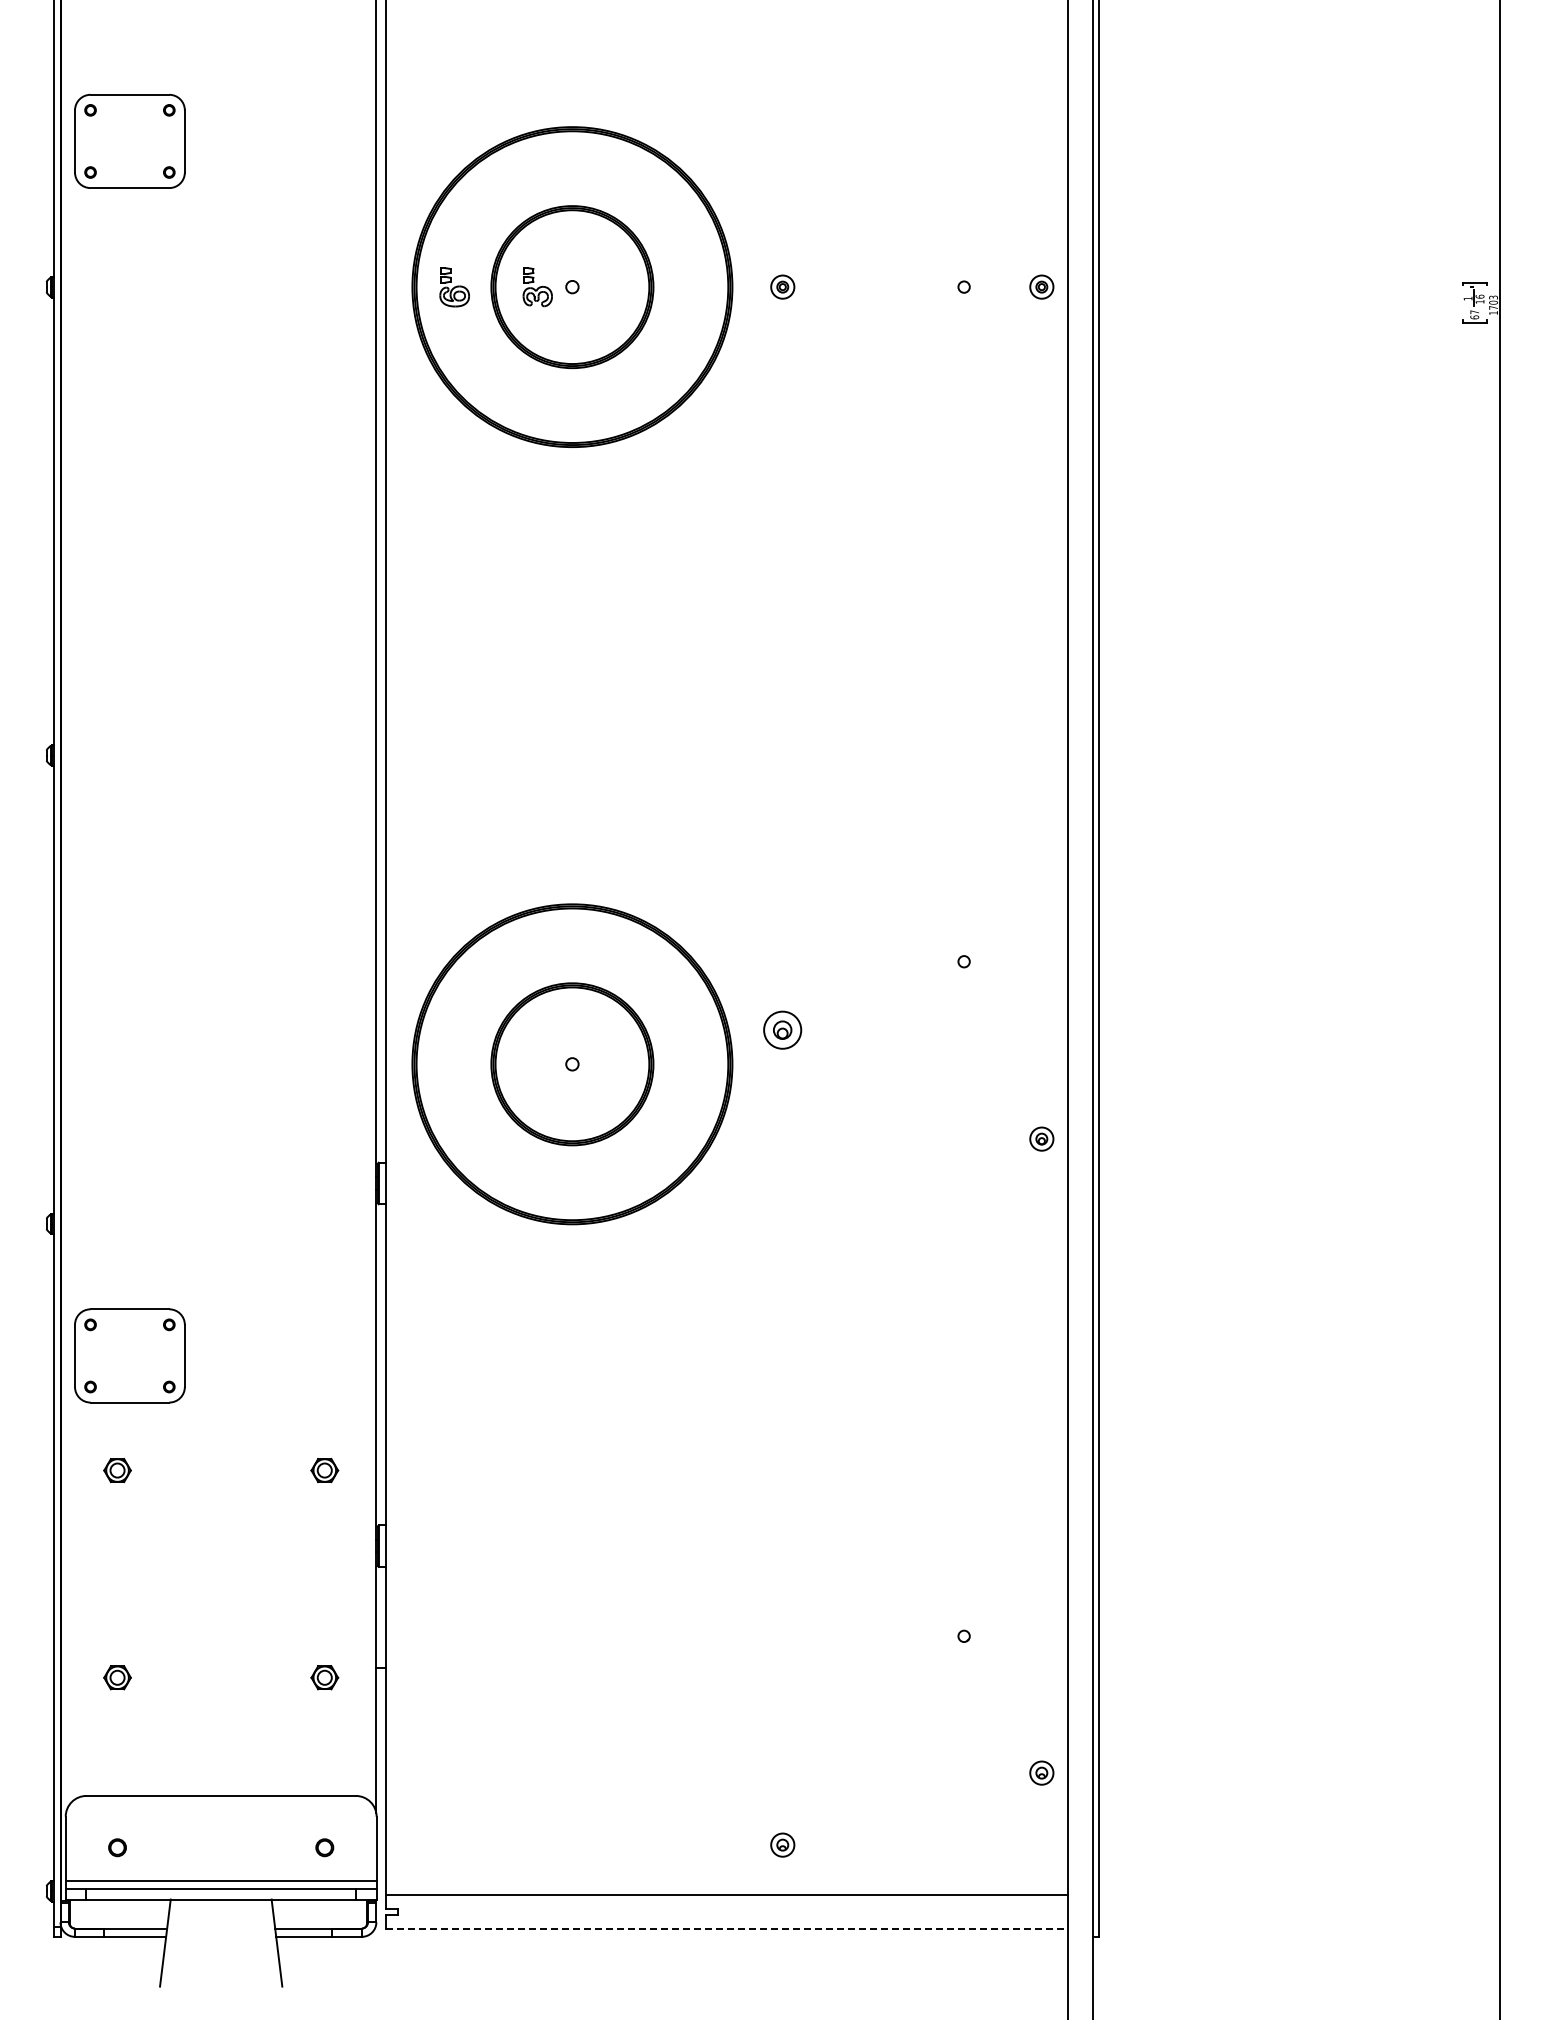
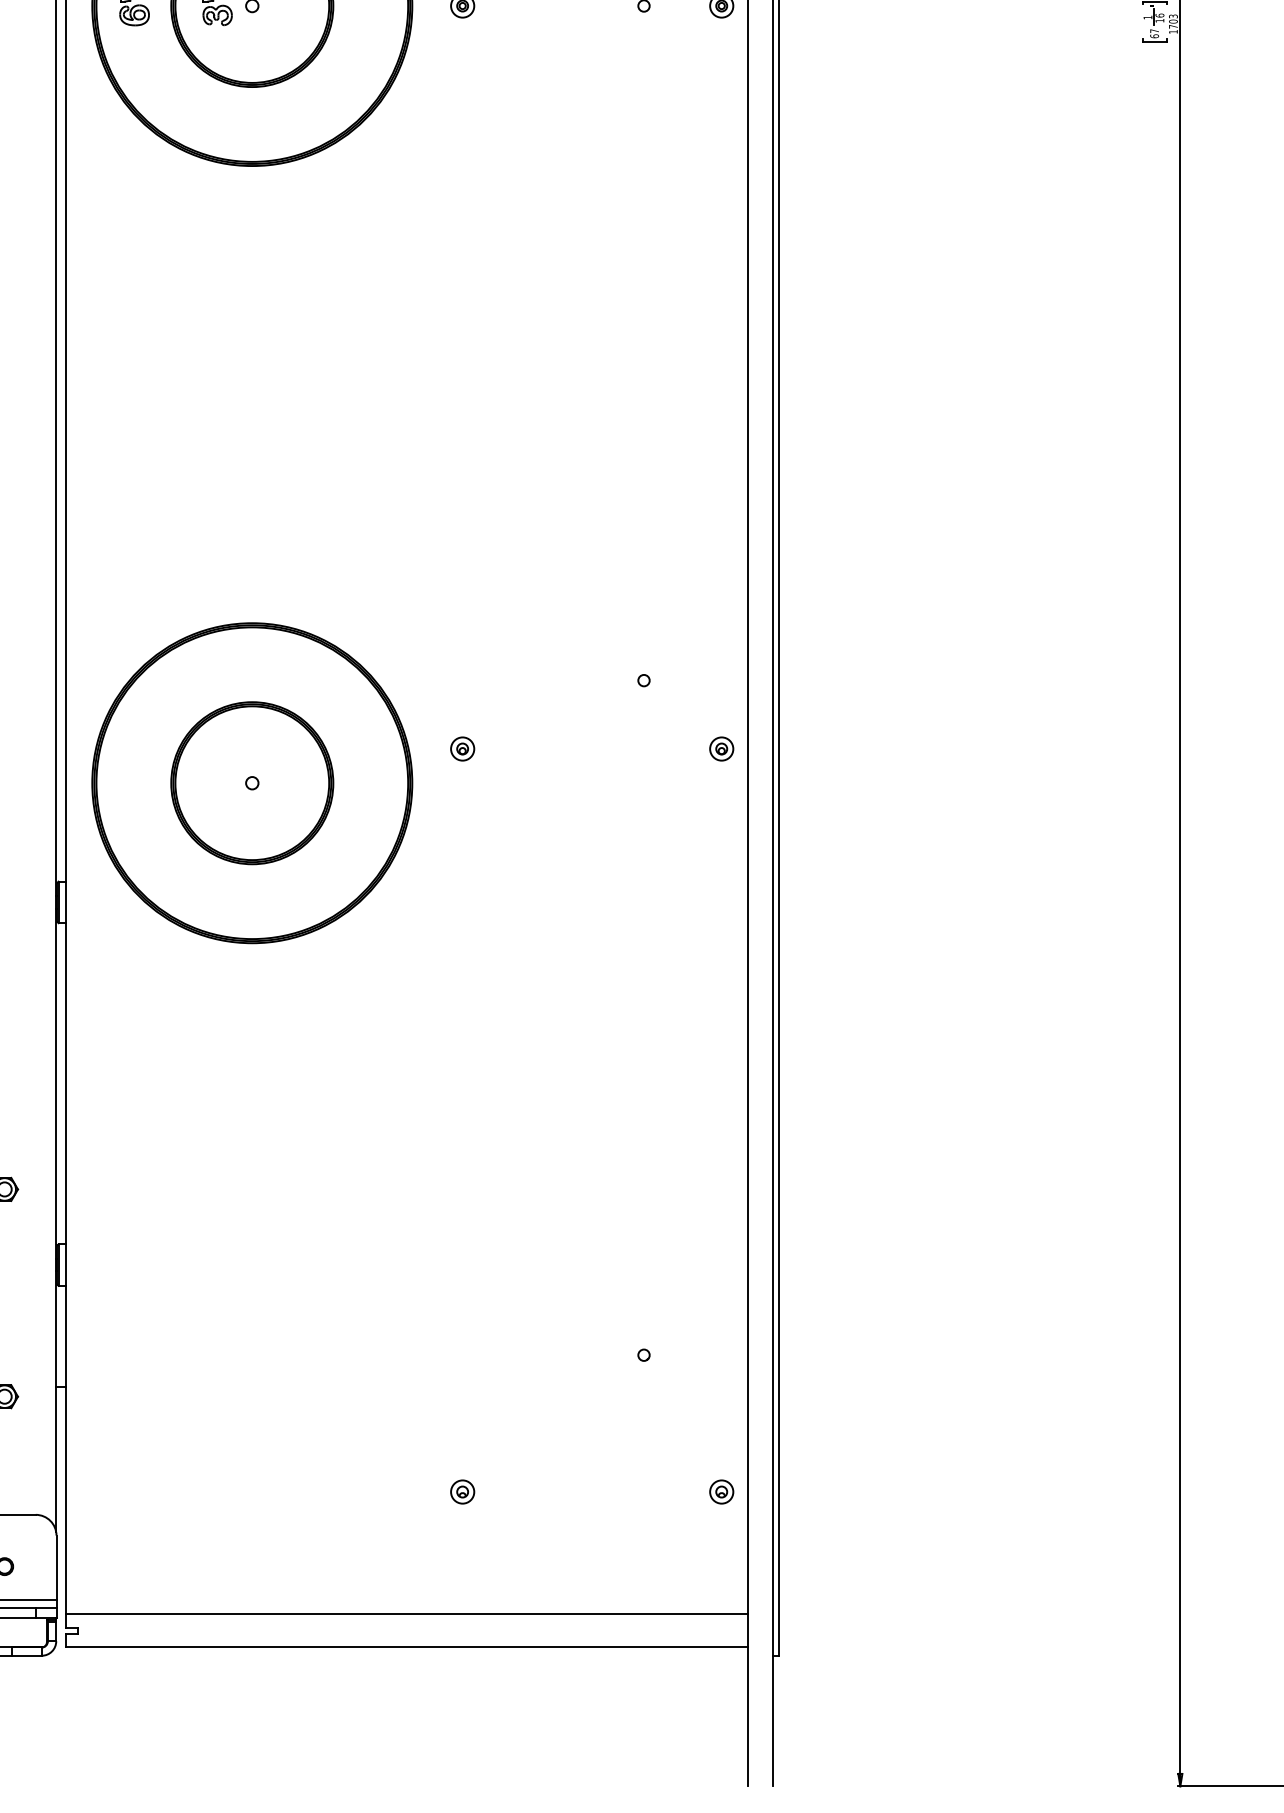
part: (782, 1029) -> (462, 748), size x0.62
part: (1041, 1138) -> (721, 748), moved
part: (782, 1844) -> (462, 1491), moved
line: (726, 1928) -> (406, 1647), dashed -> solid

